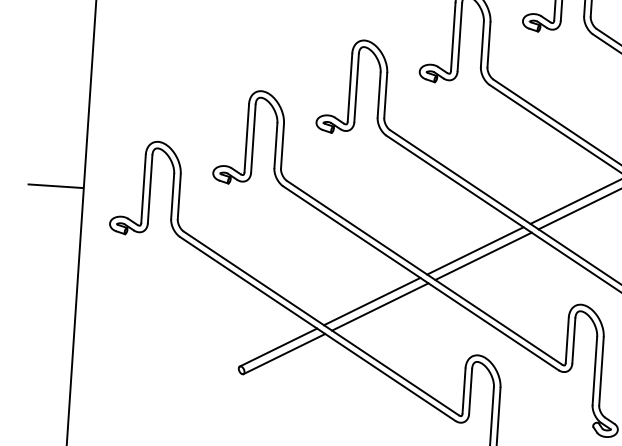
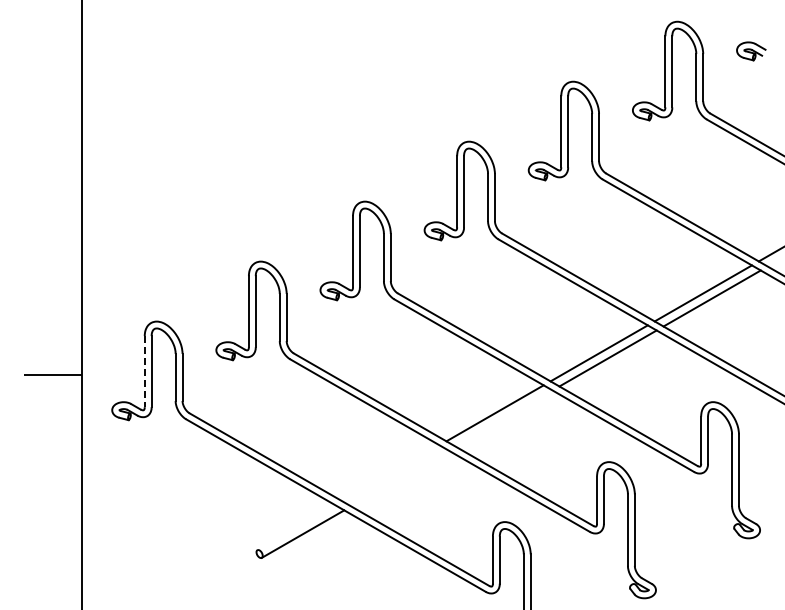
line: (143, 188) -> (144, 371), solid -> dashed
line: (483, 256) -> (503, 418), removed
line: (371, 301) -> (390, 473), removed
line: (380, 307) -> (399, 478), removed
line: (278, 347) -> (296, 527), removed

